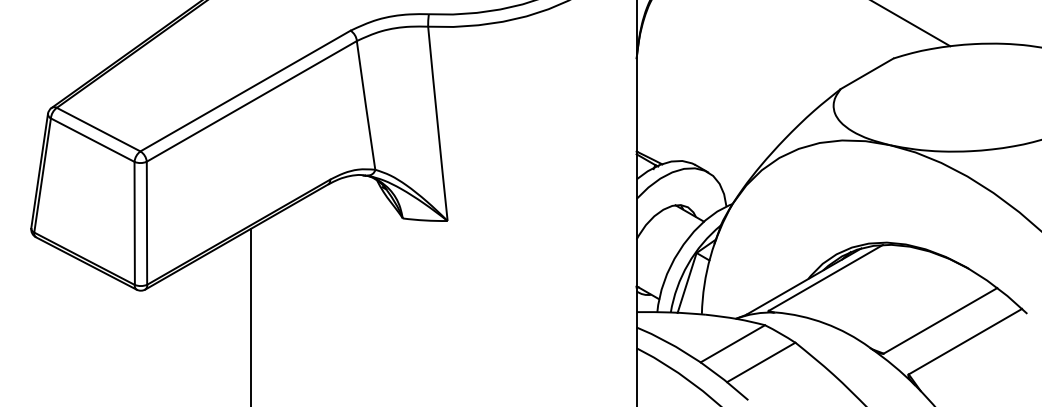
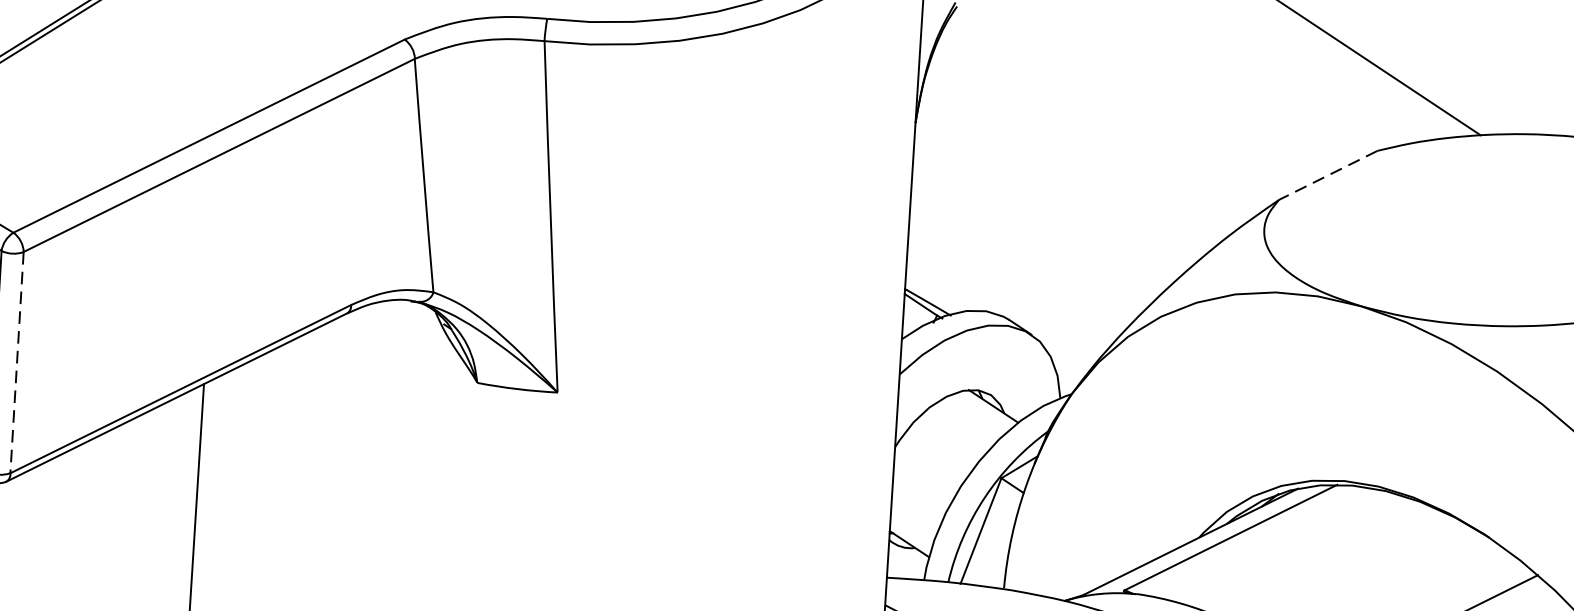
line: (866, 74) -> (1326, 176), solid -> dashed
line: (146, 223) -> (16, 362), solid -> dashed

